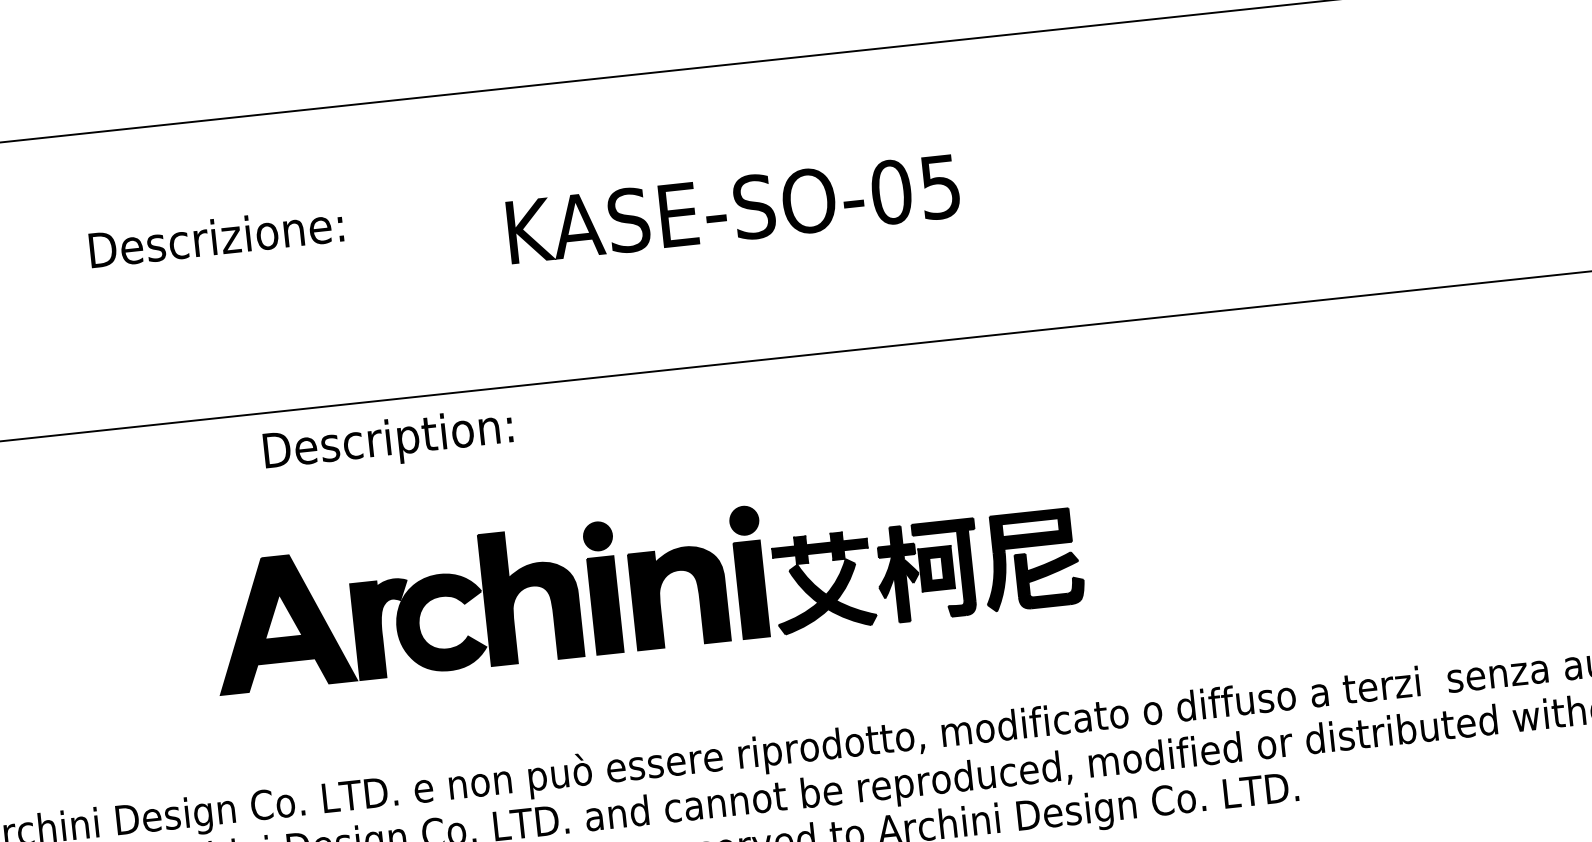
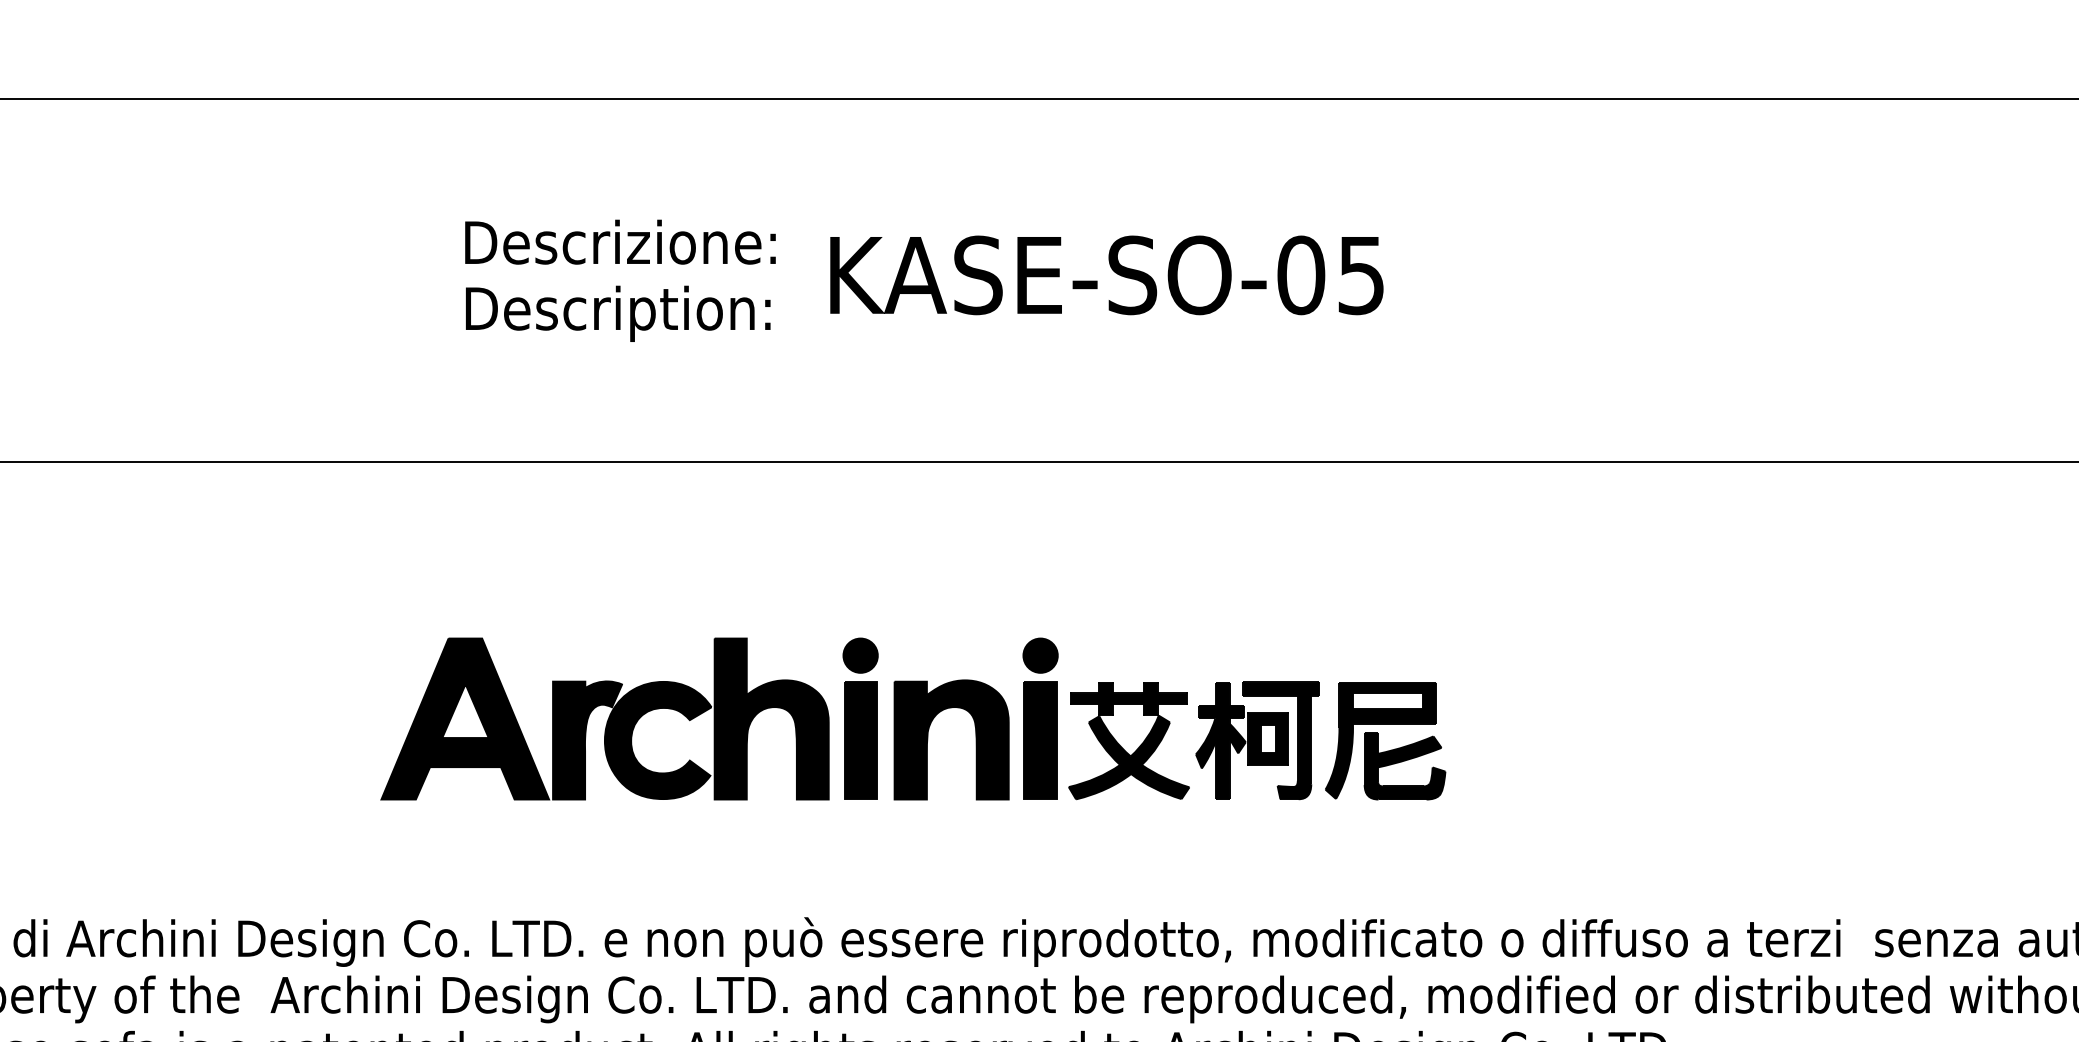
text: (733, 209) -> (1106, 275), moved
text: (216, 236) -> (620, 241), moved
text: (388, 441) -> (618, 313), moved

